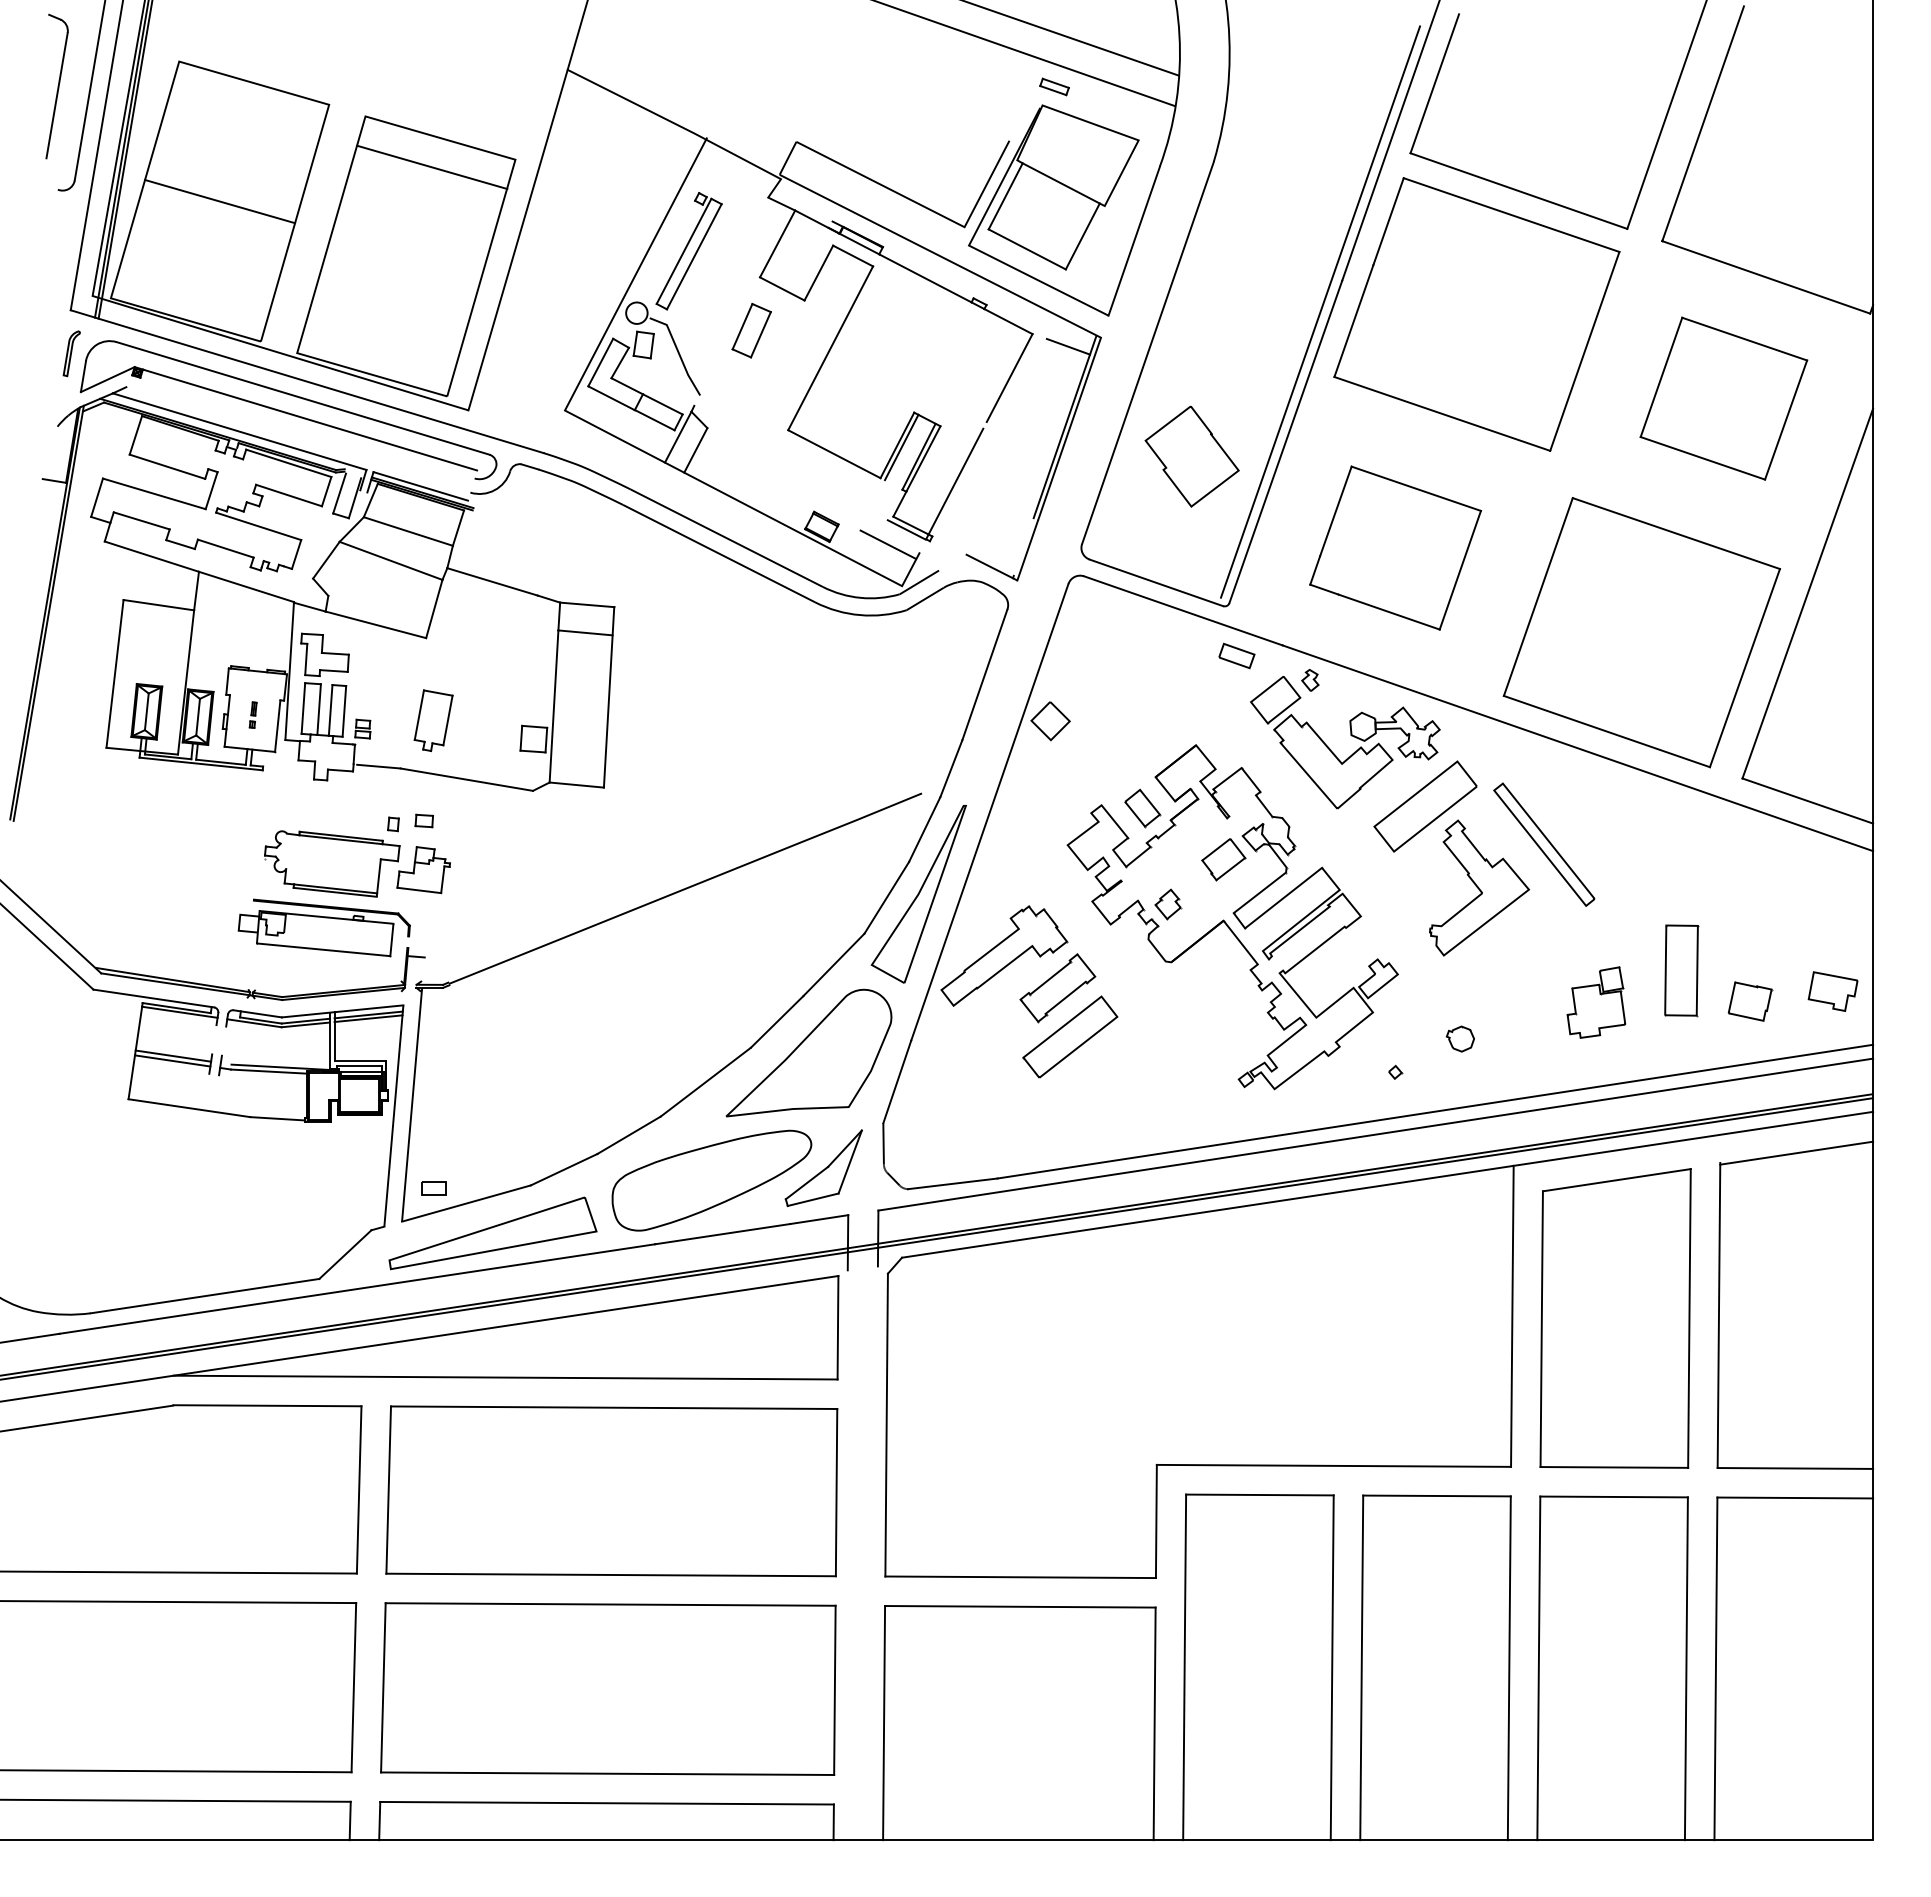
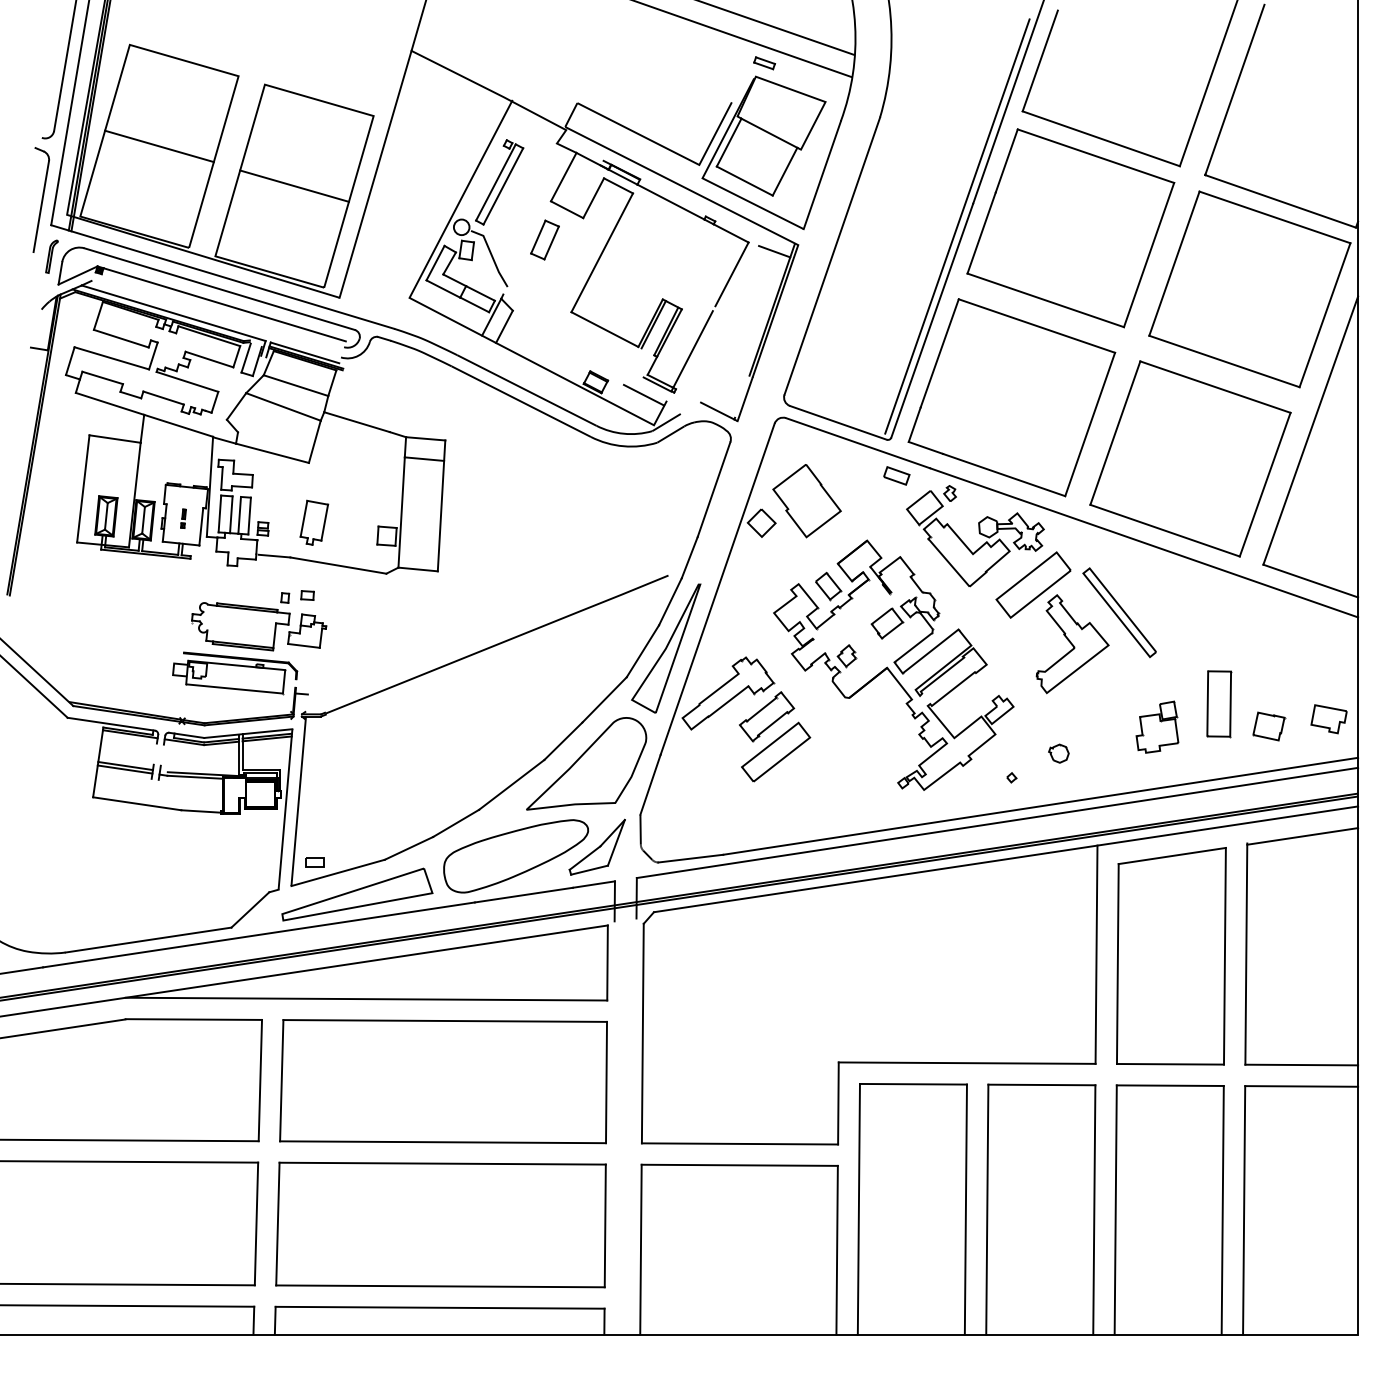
part: (56, 86) -> (40, 200), moved
line: (432, 167) -> (294, 186), moved
part: (1723, 398) -> (1249, 289), size x1.67
part: (1191, 456) -> (806, 500), moved
part: (1395, 547) -> (1011, 397), size x1.67

